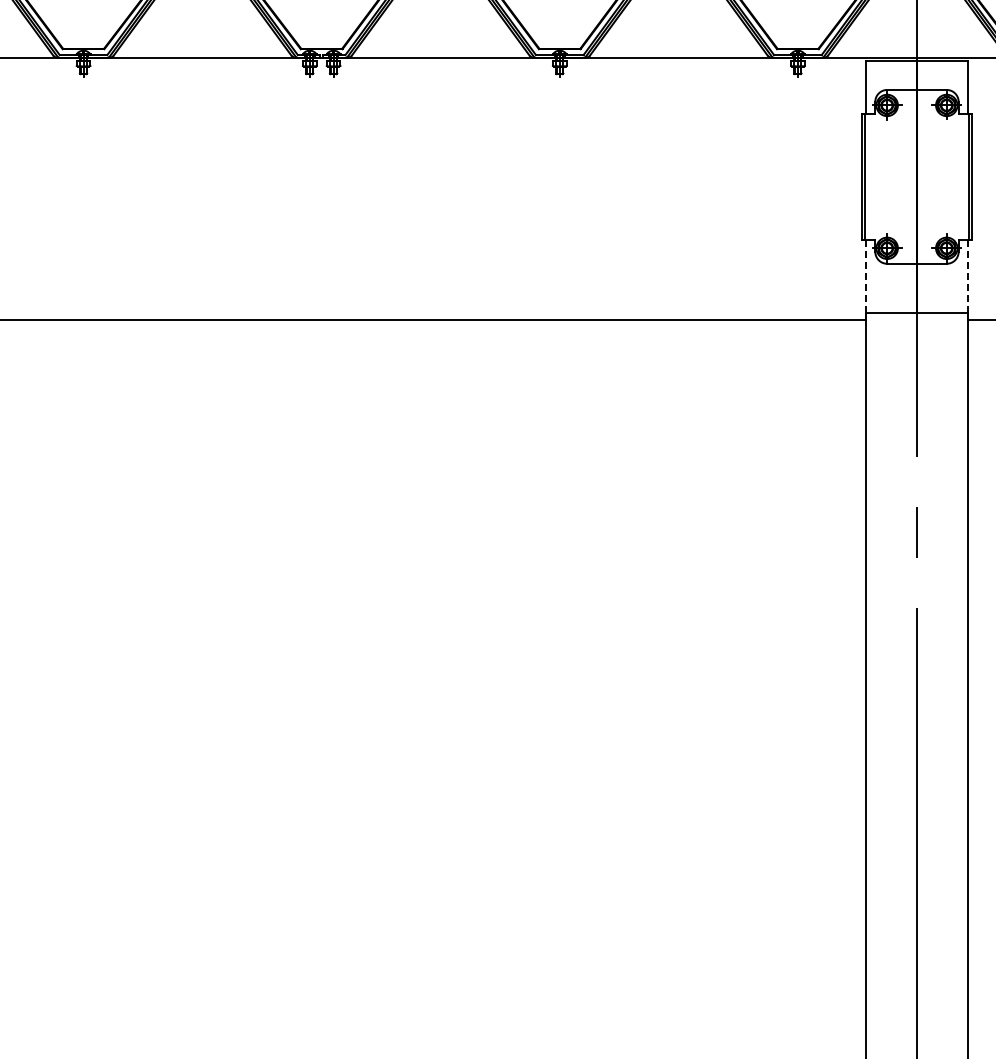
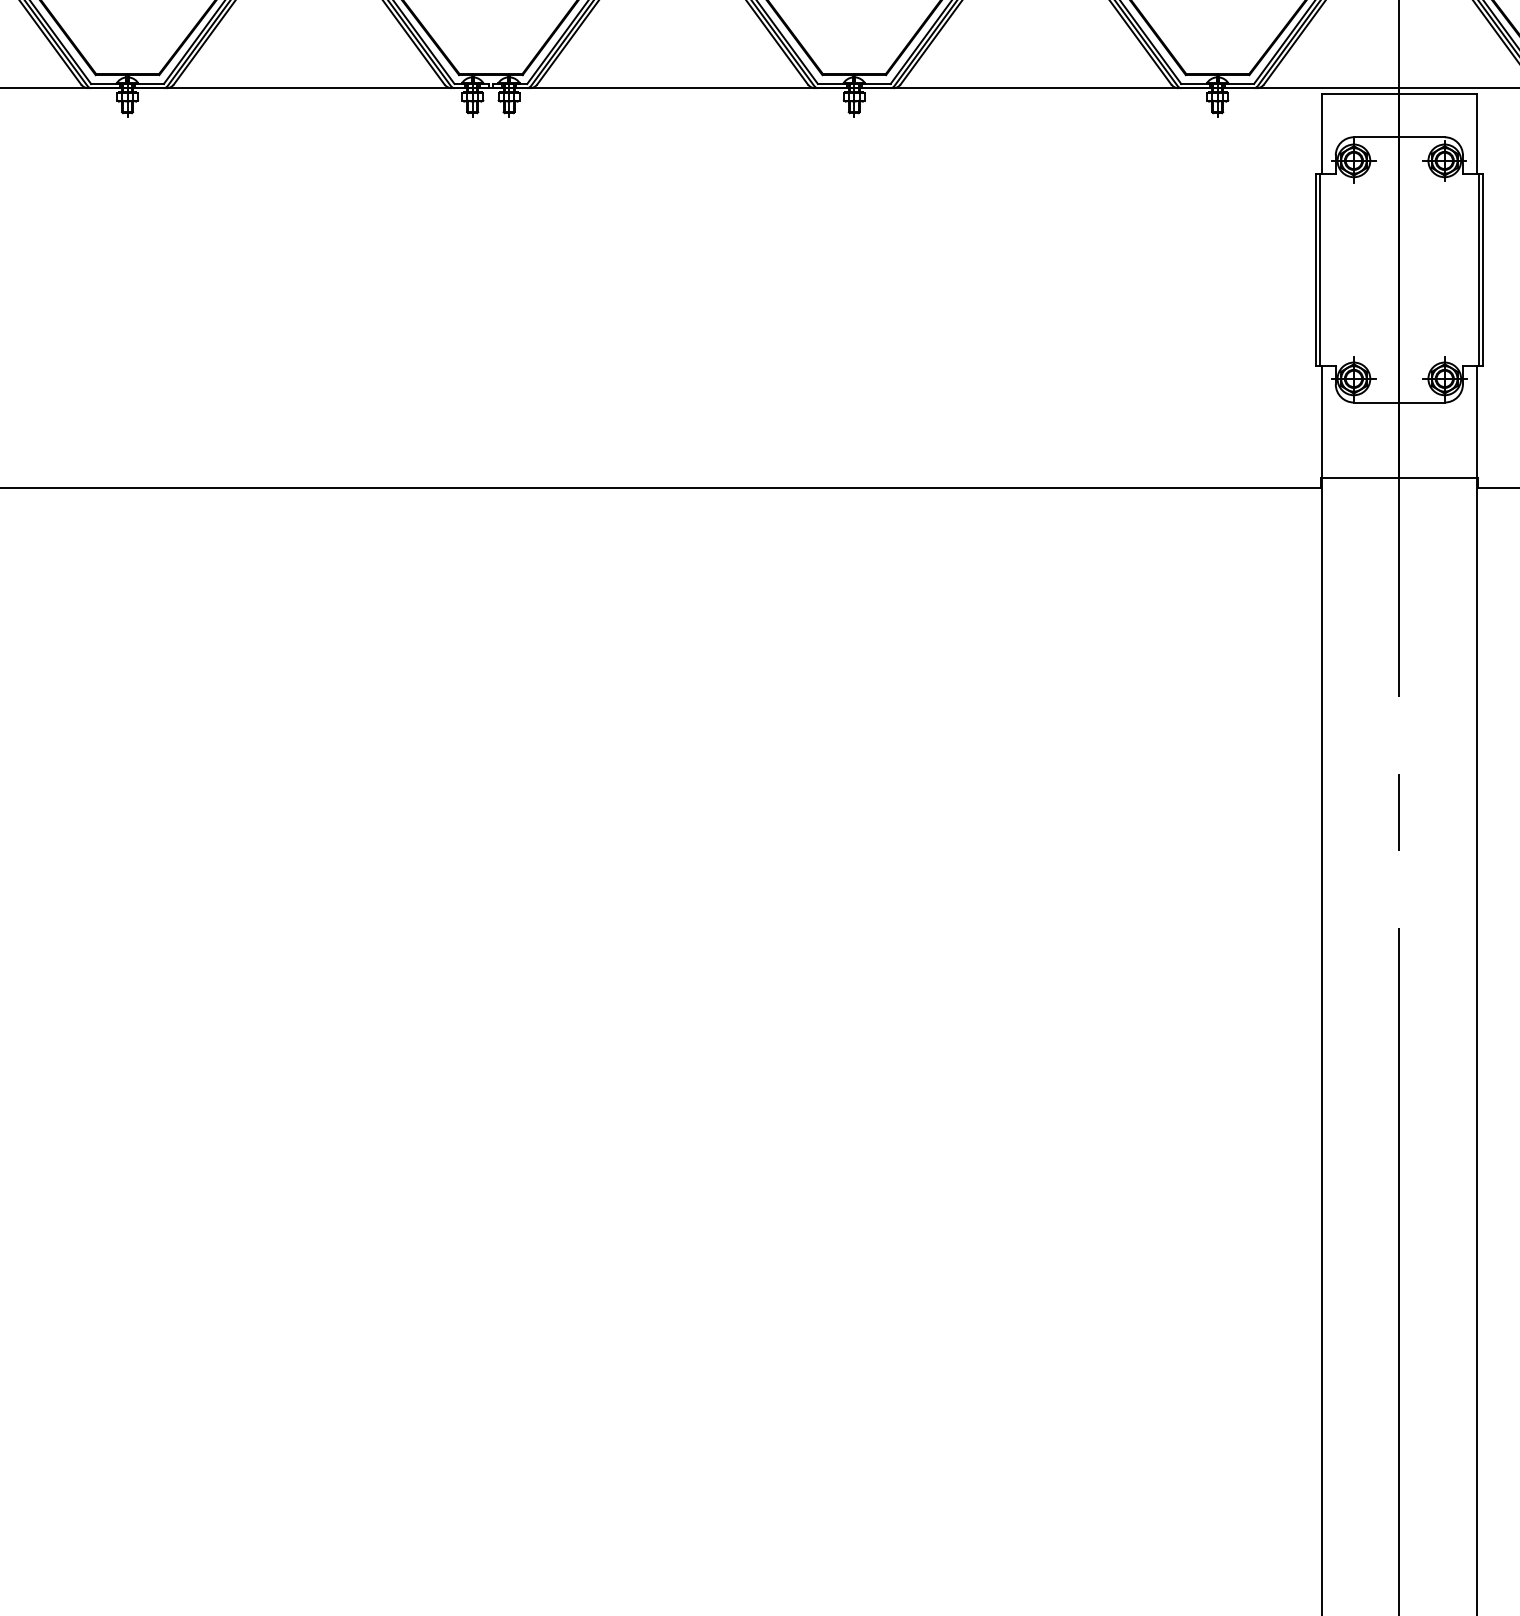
line: (866, 276) -> (1322, 421), dashed -> solid
line: (967, 276) -> (1476, 421), dashed -> solid

